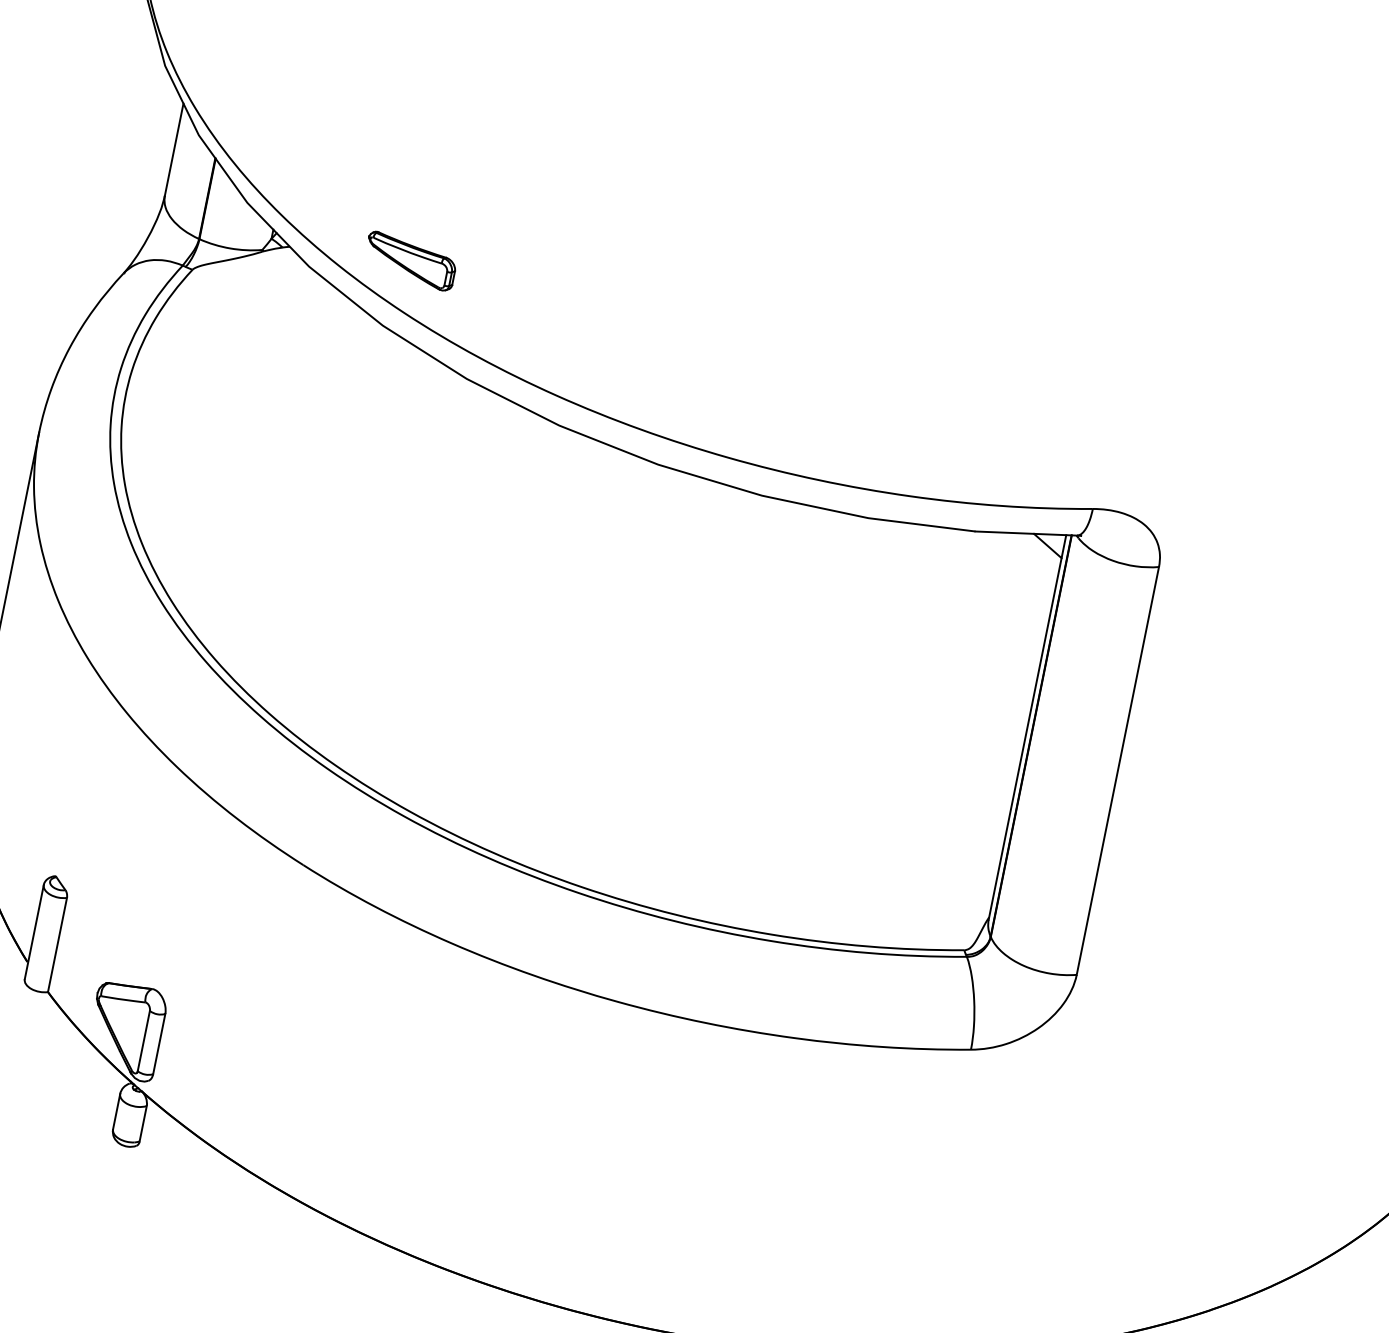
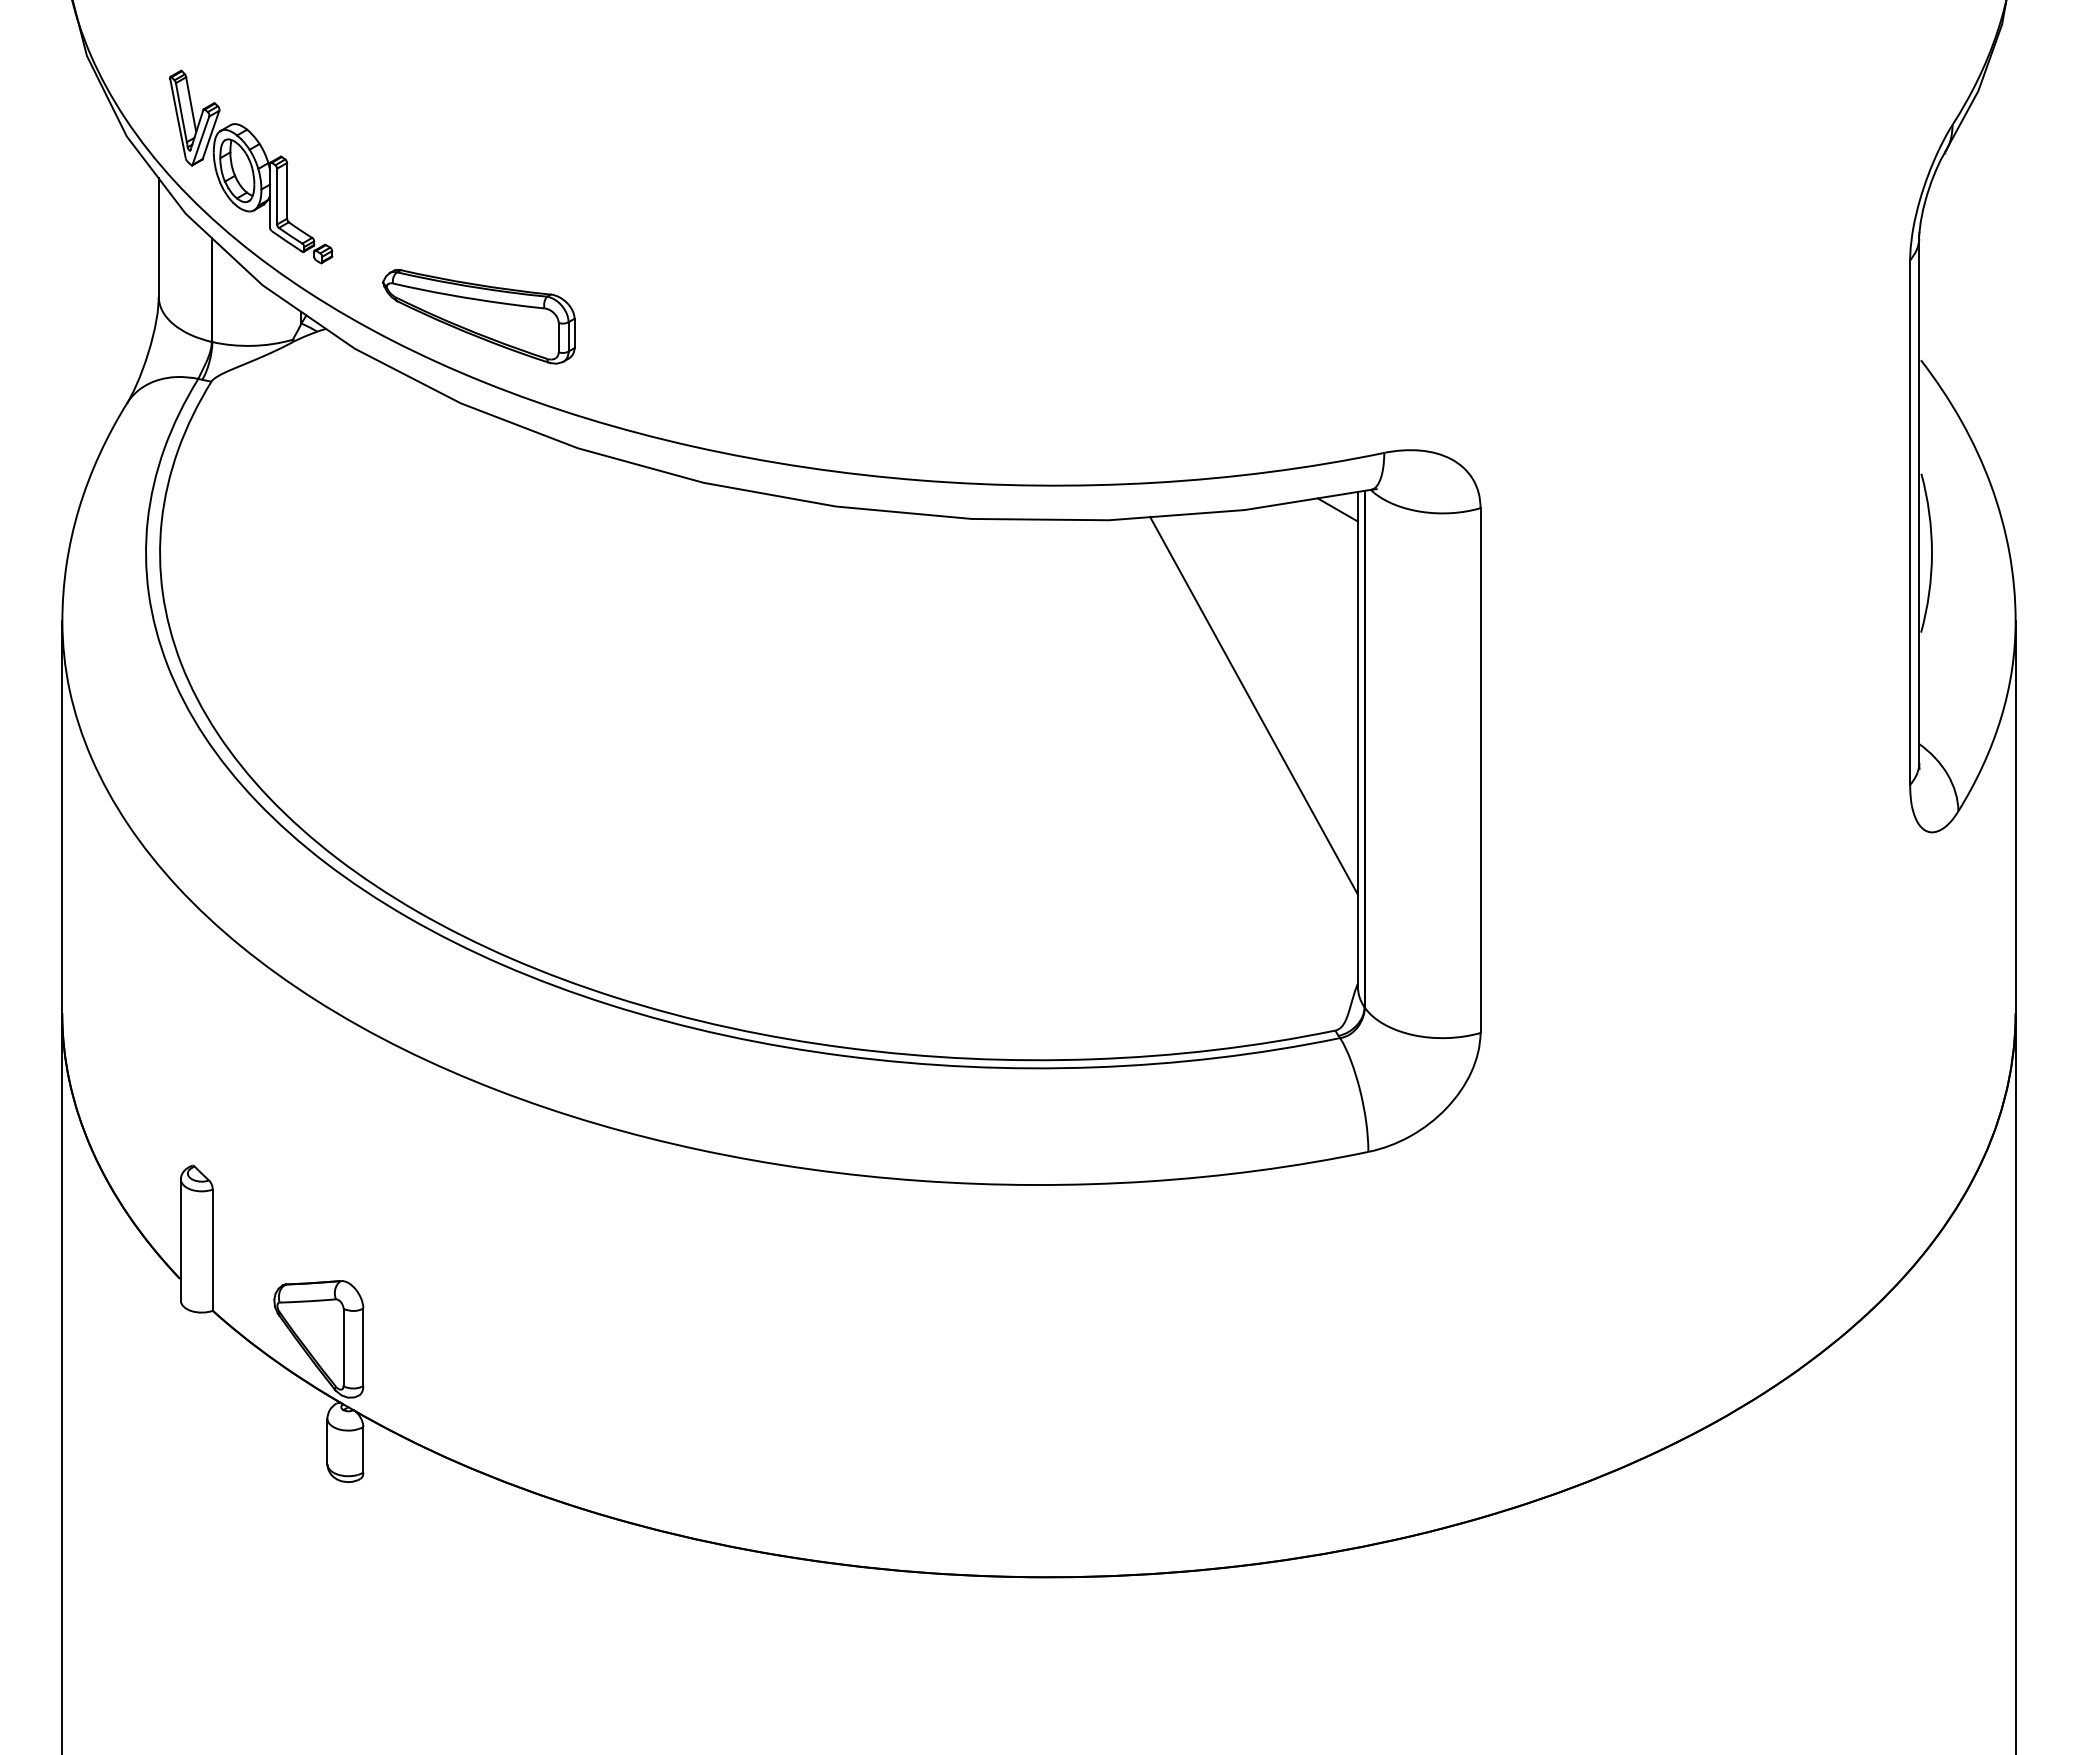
part: (257, 108) -> (251, 166), added
part: (410, 261) -> (478, 316), size x1.67
line: (951, 684) -> (1253, 705), added

